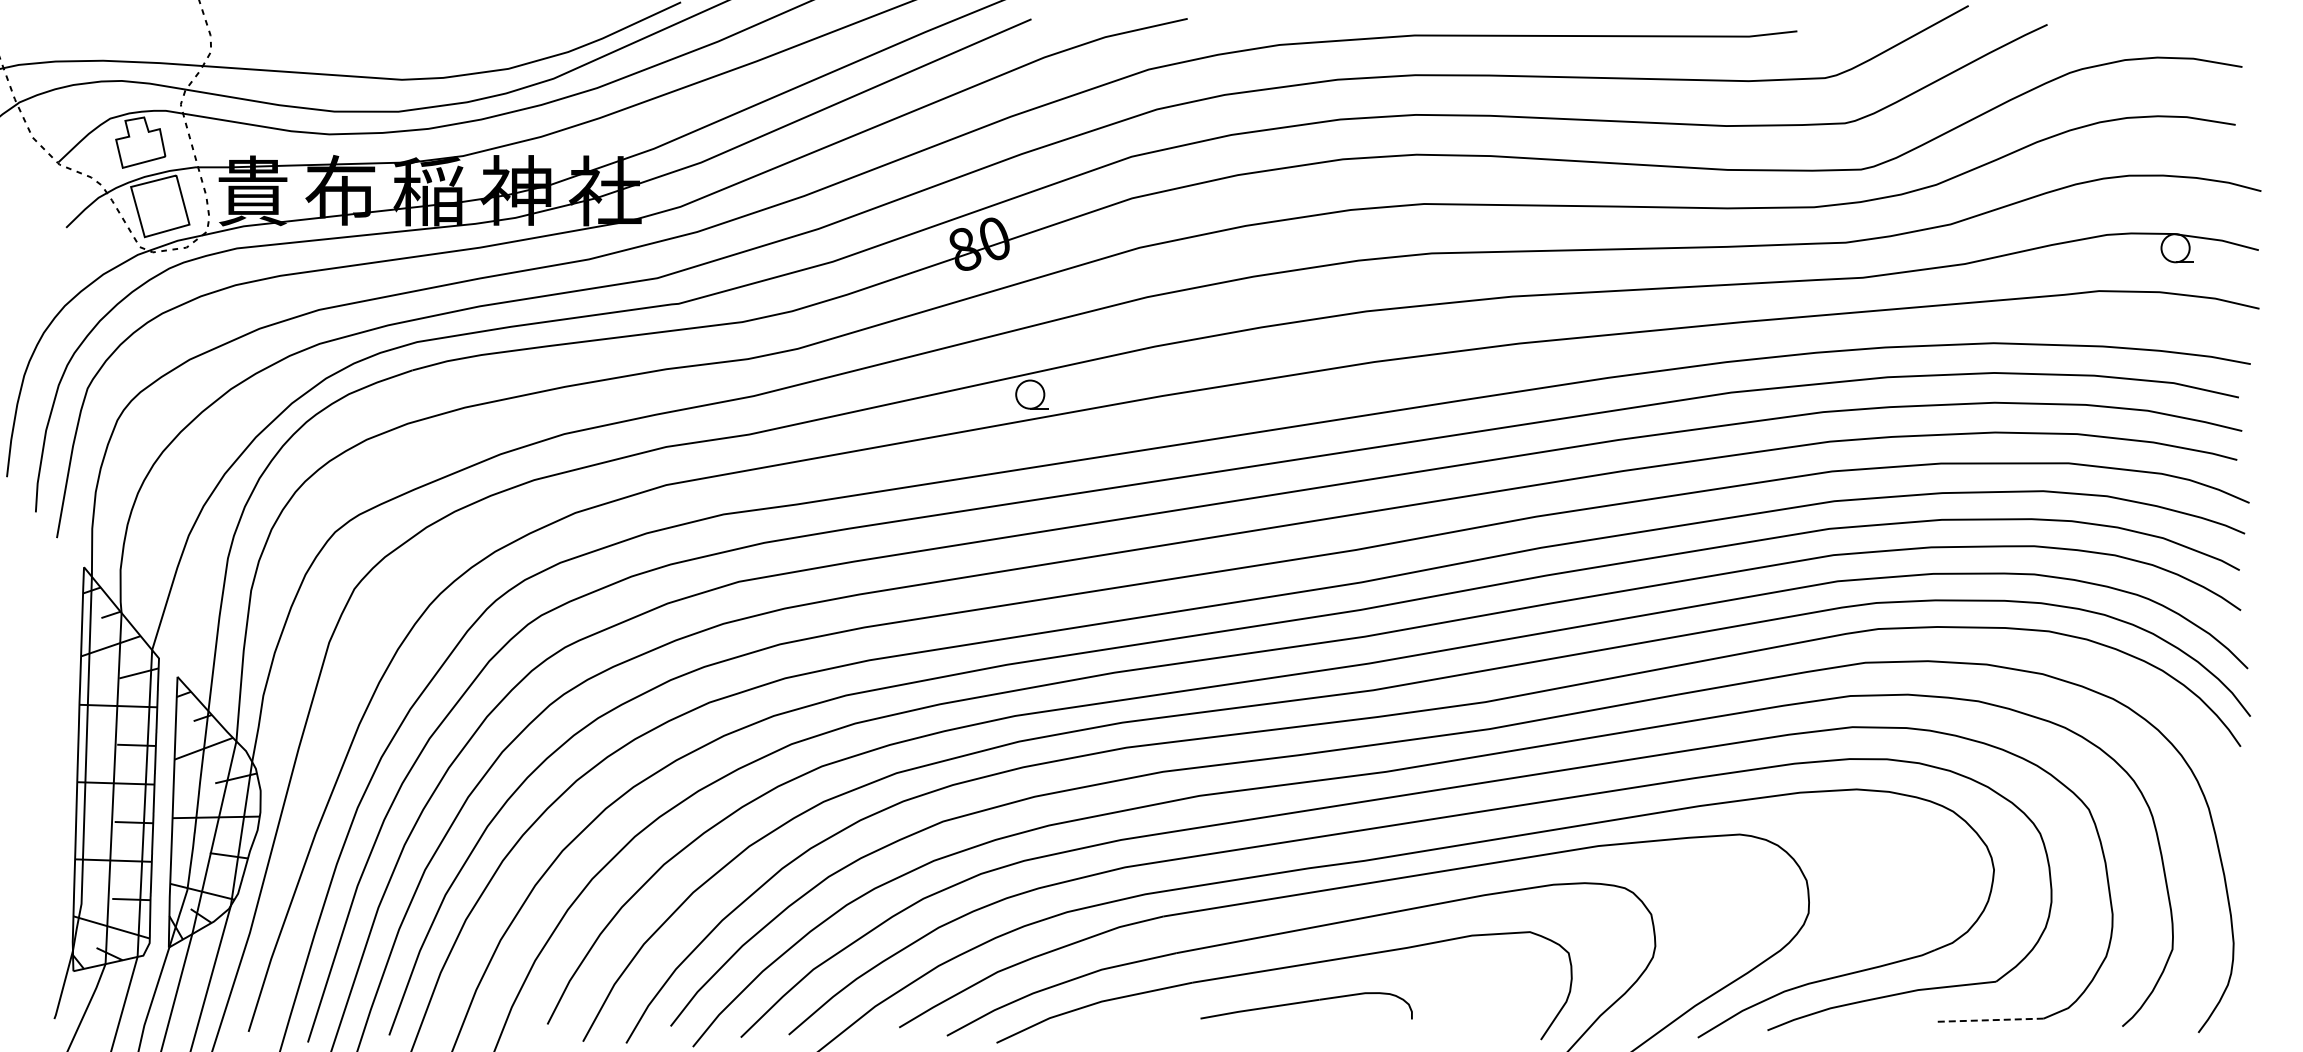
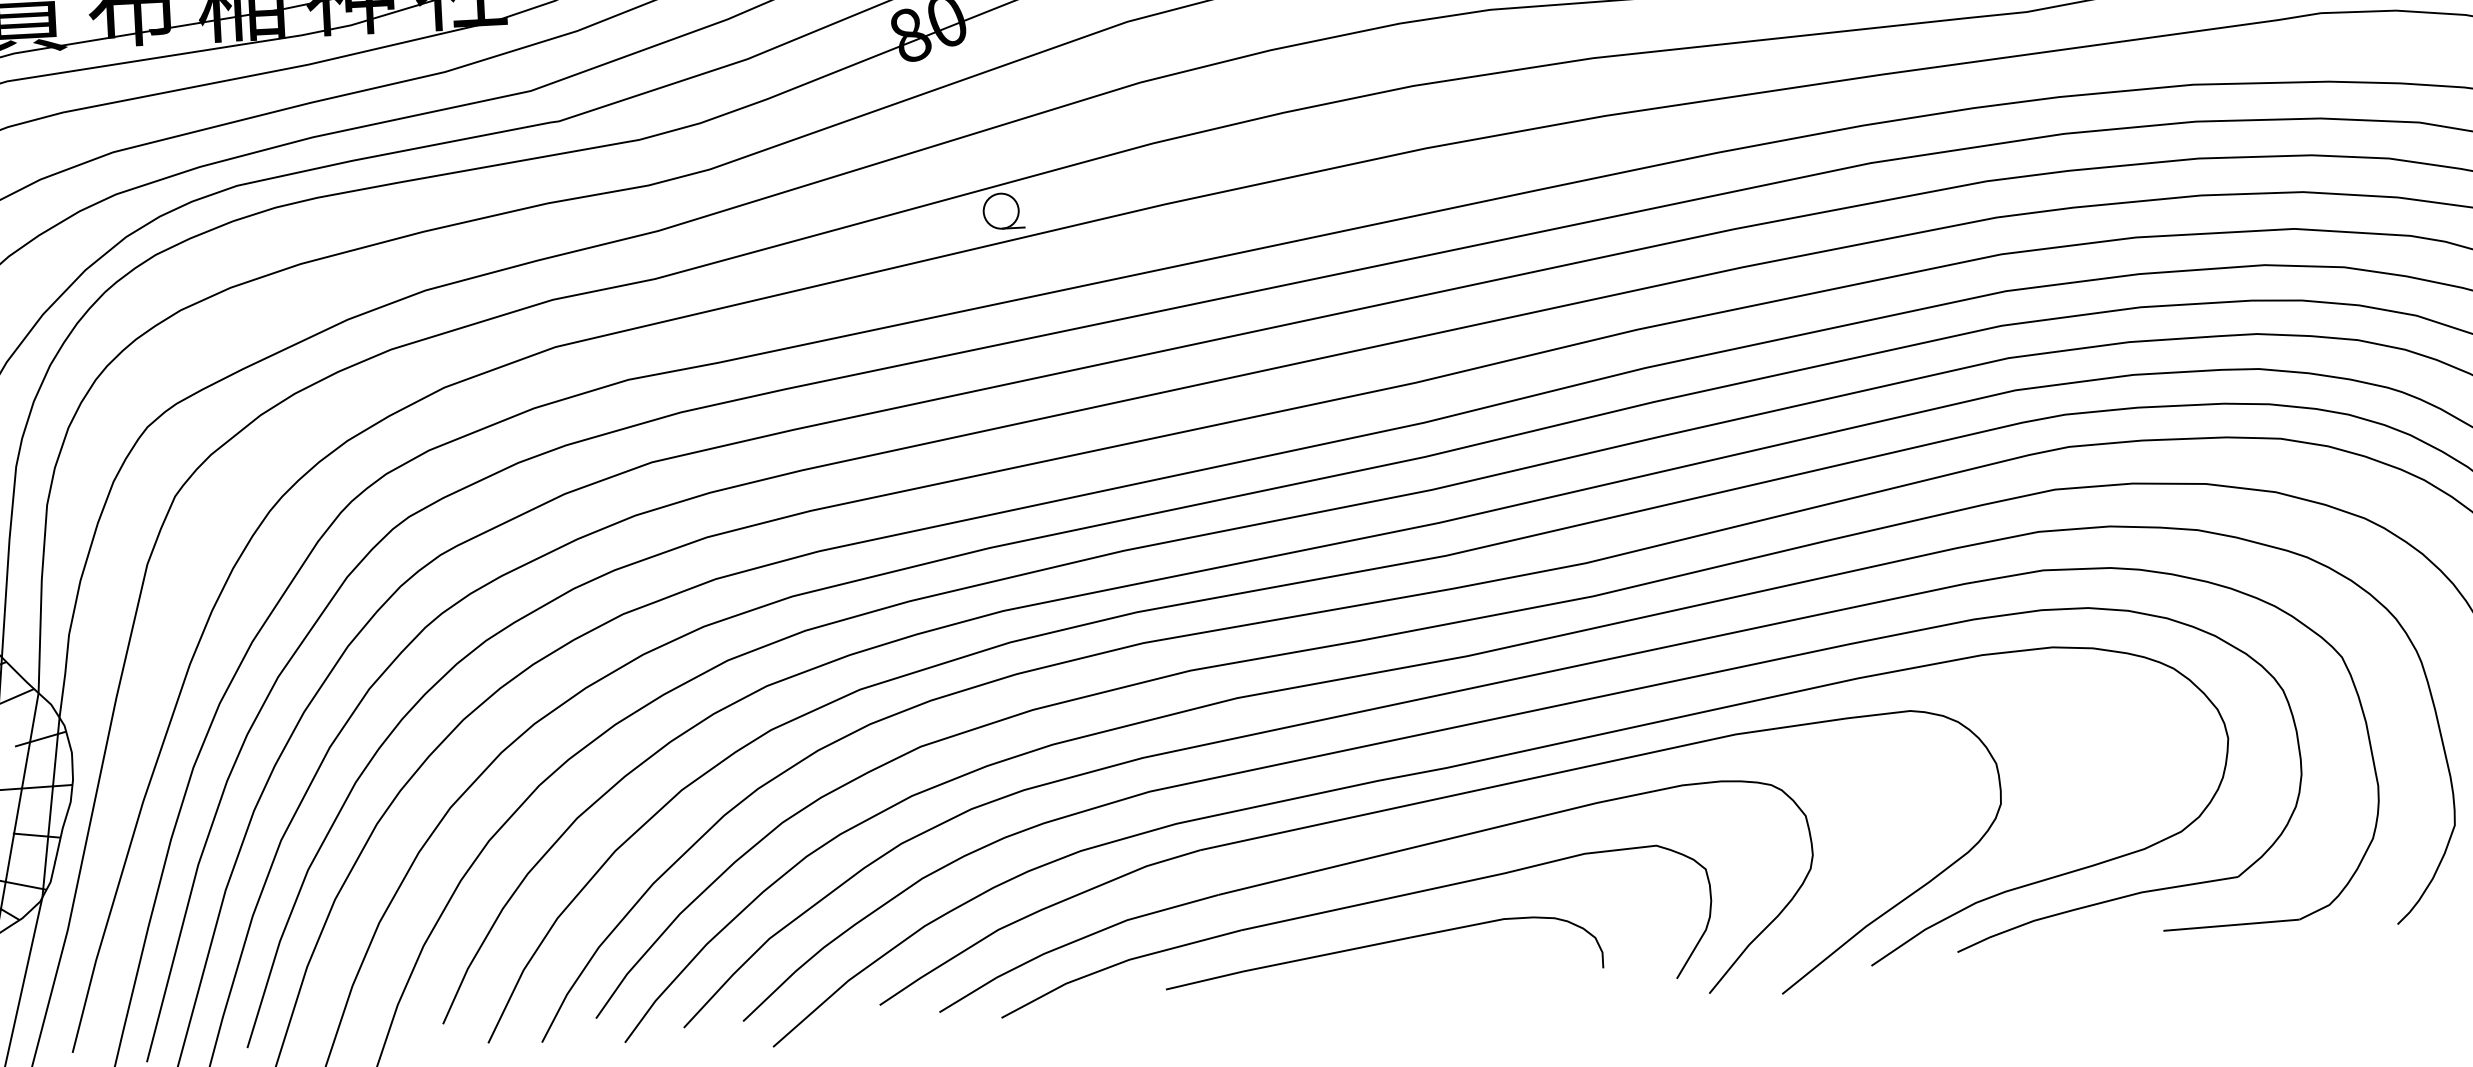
part: (1306, 1005) -> (1383, 951), size x1.67
line: (1988, 1020) -> (2231, 925), dashed -> solid

